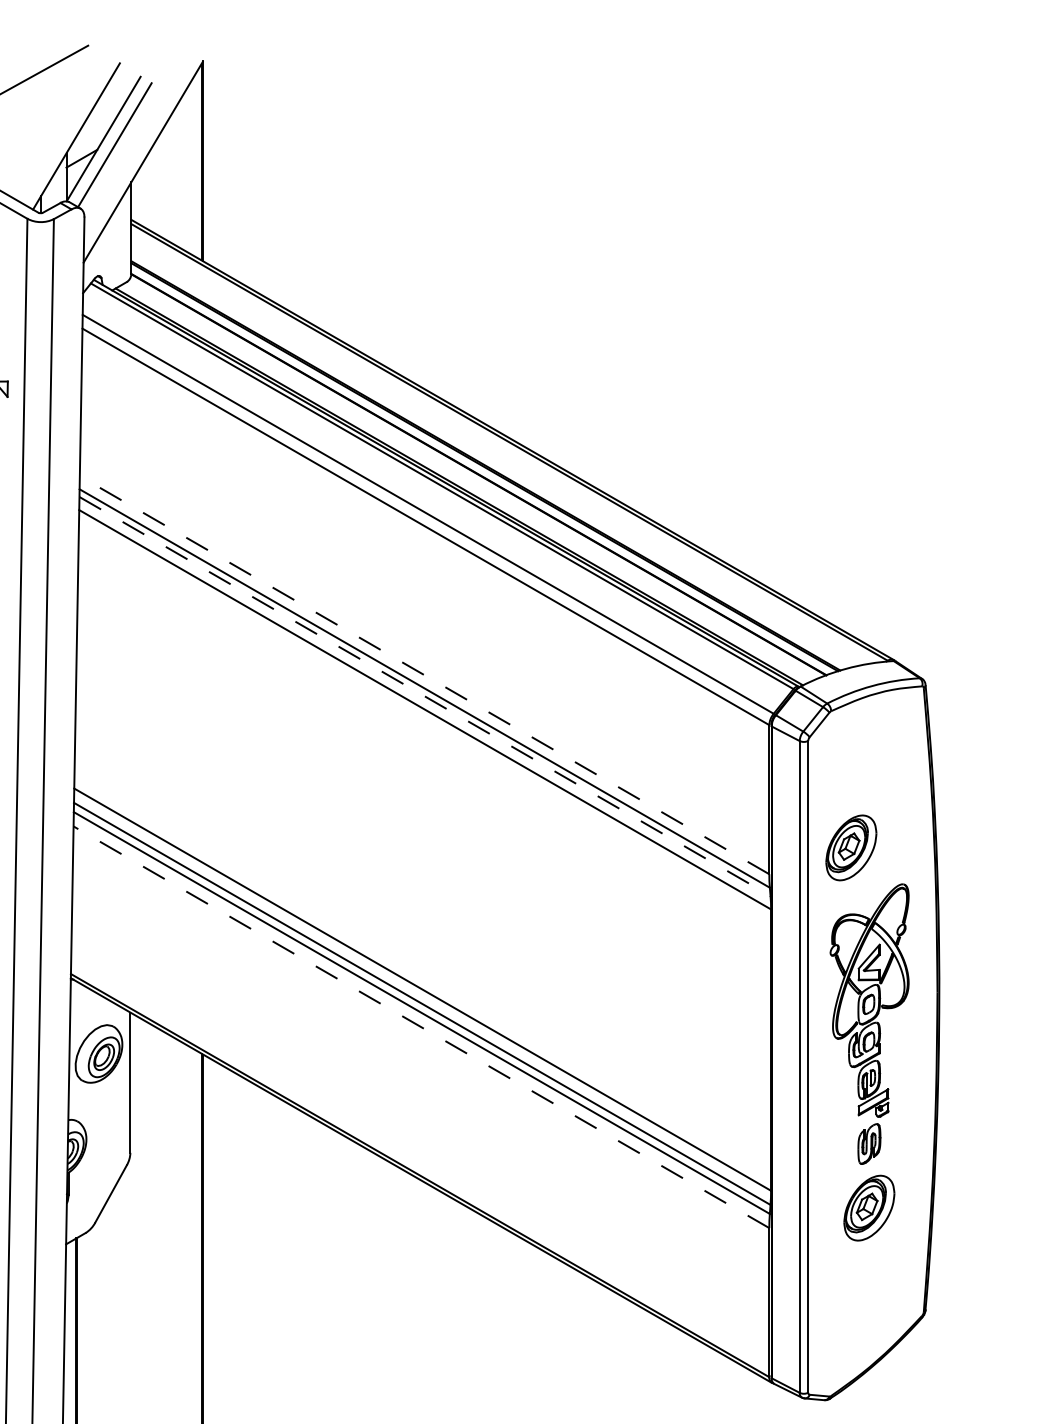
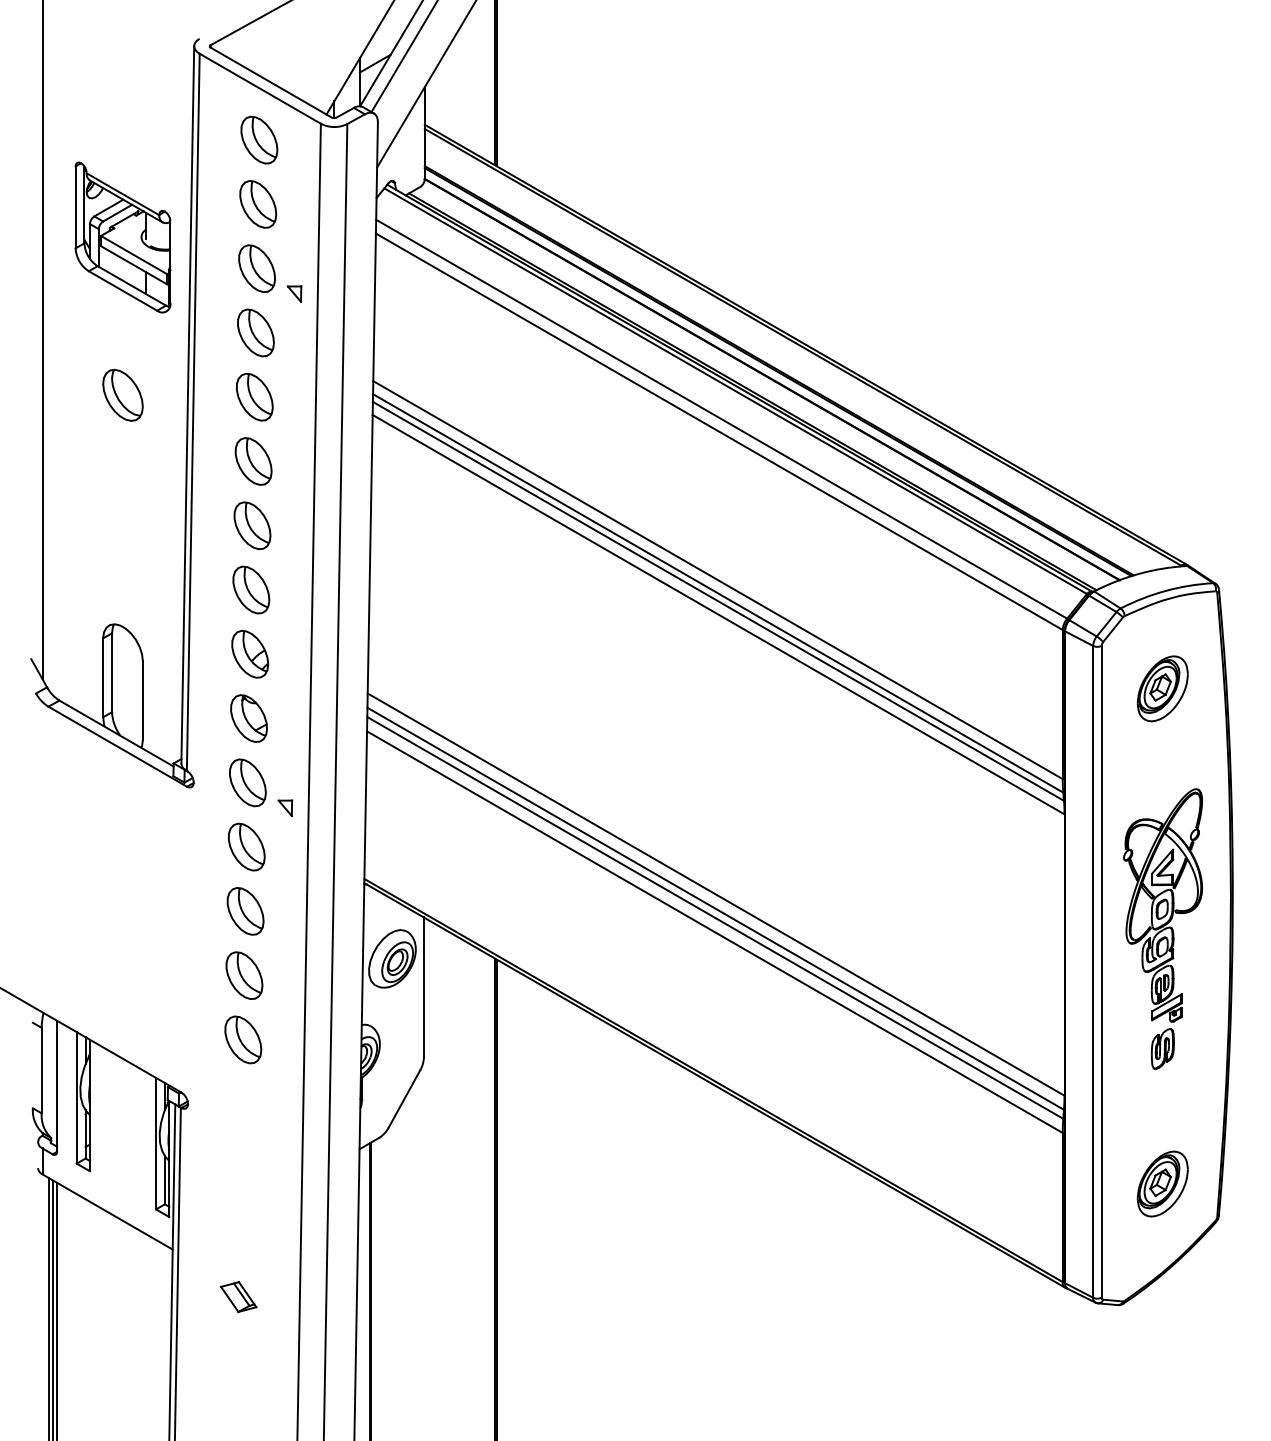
line: (424, 674) -> (717, 579), dashed -> solid
line: (425, 696) -> (718, 601), dashed -> solid
part: (851, 847) -> (1162, 688), moved
line: (421, 1027) -> (714, 932), dashed -> solid
part: (869, 1207) -> (1162, 1183), moved

